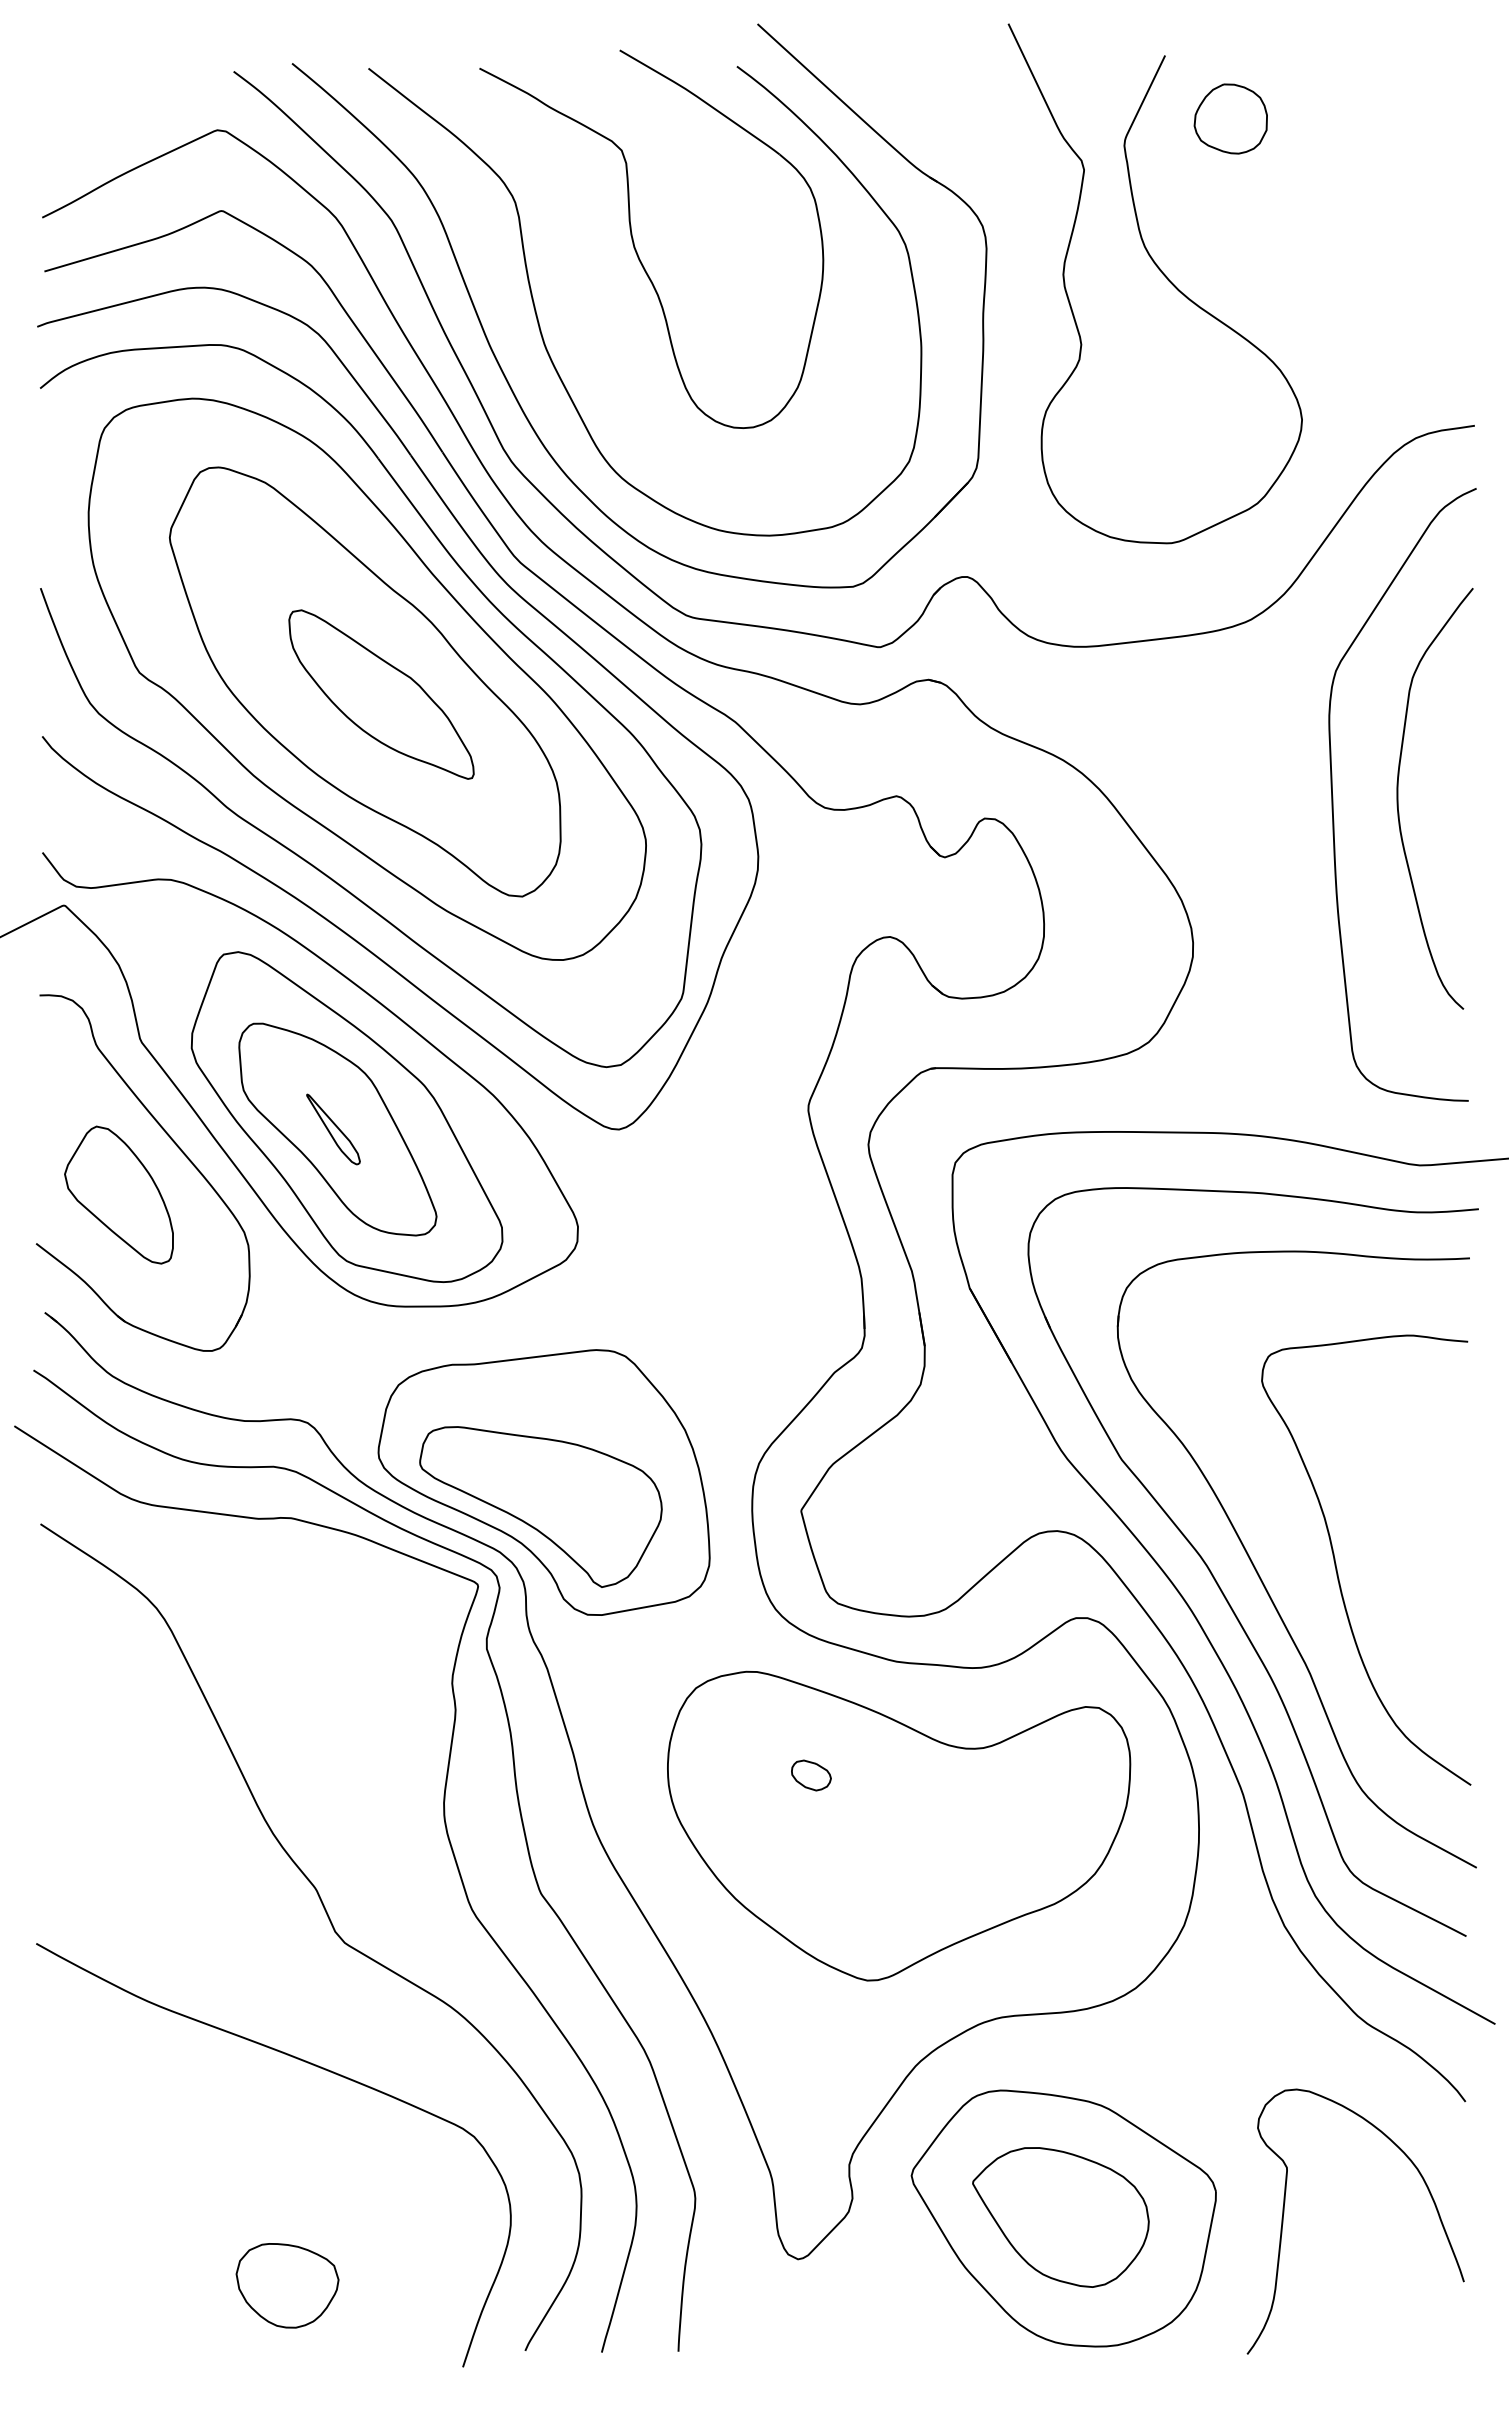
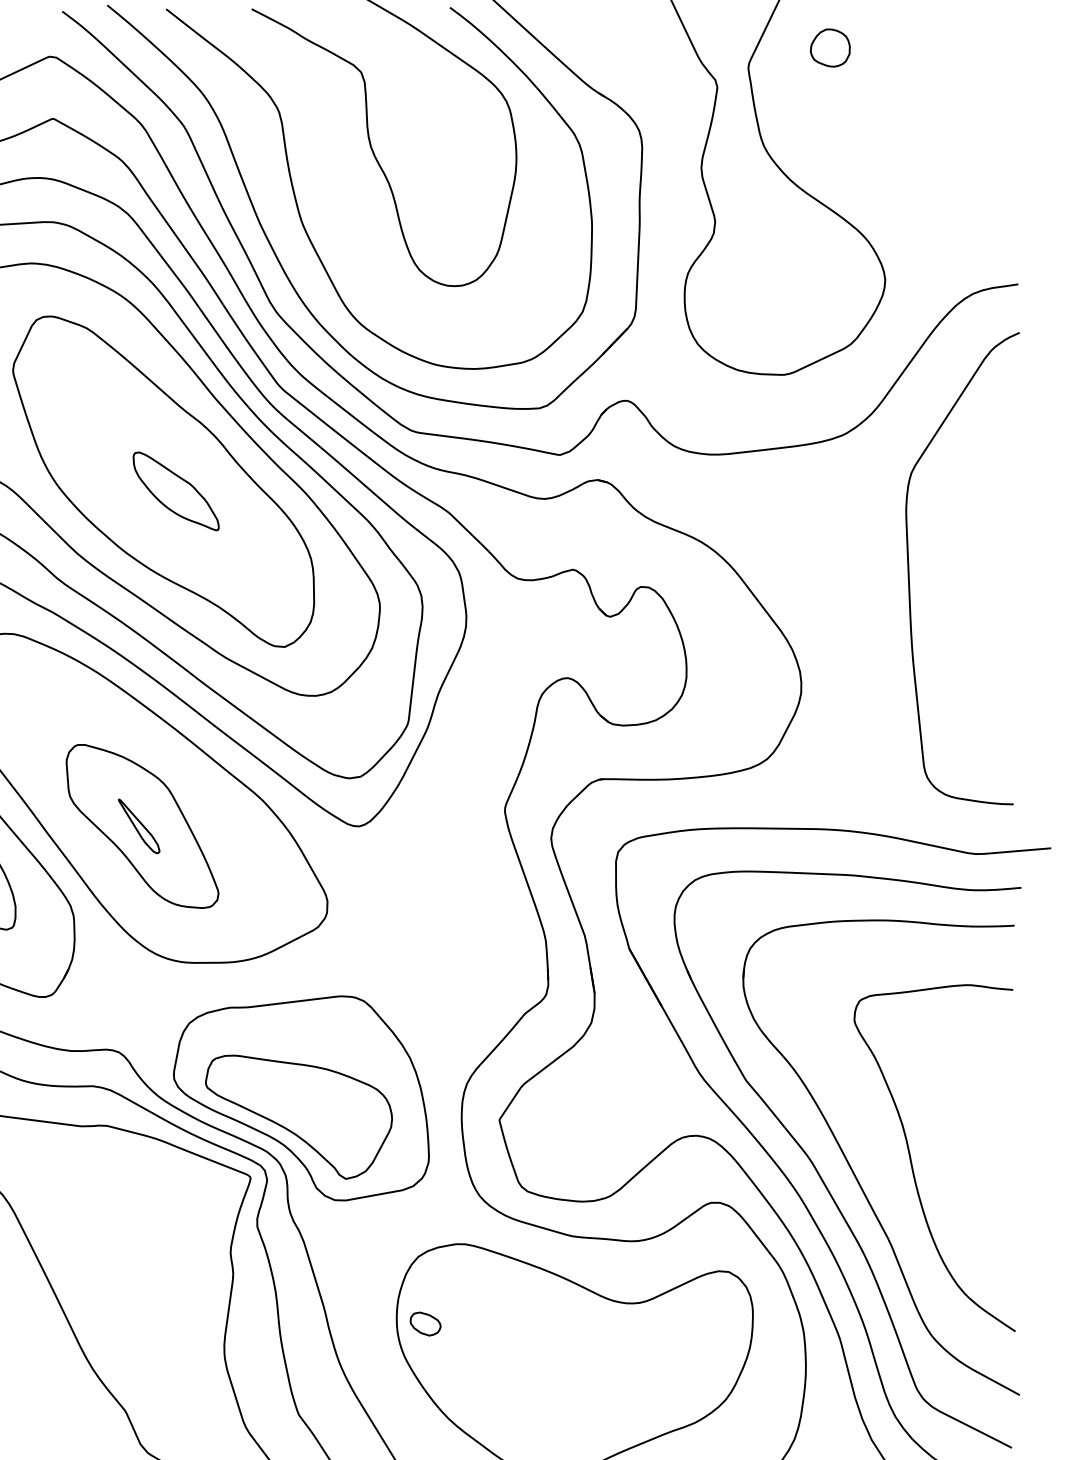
part: (1230, 118) -> (830, 47), size x0.7
part: (381, 694) -> (176, 491), size x0.6
curve: (1398, 798) -> (959, 571), removed
part: (346, 1116) -> (149, 816), removed
part: (811, 1775) -> (425, 1324), moved

